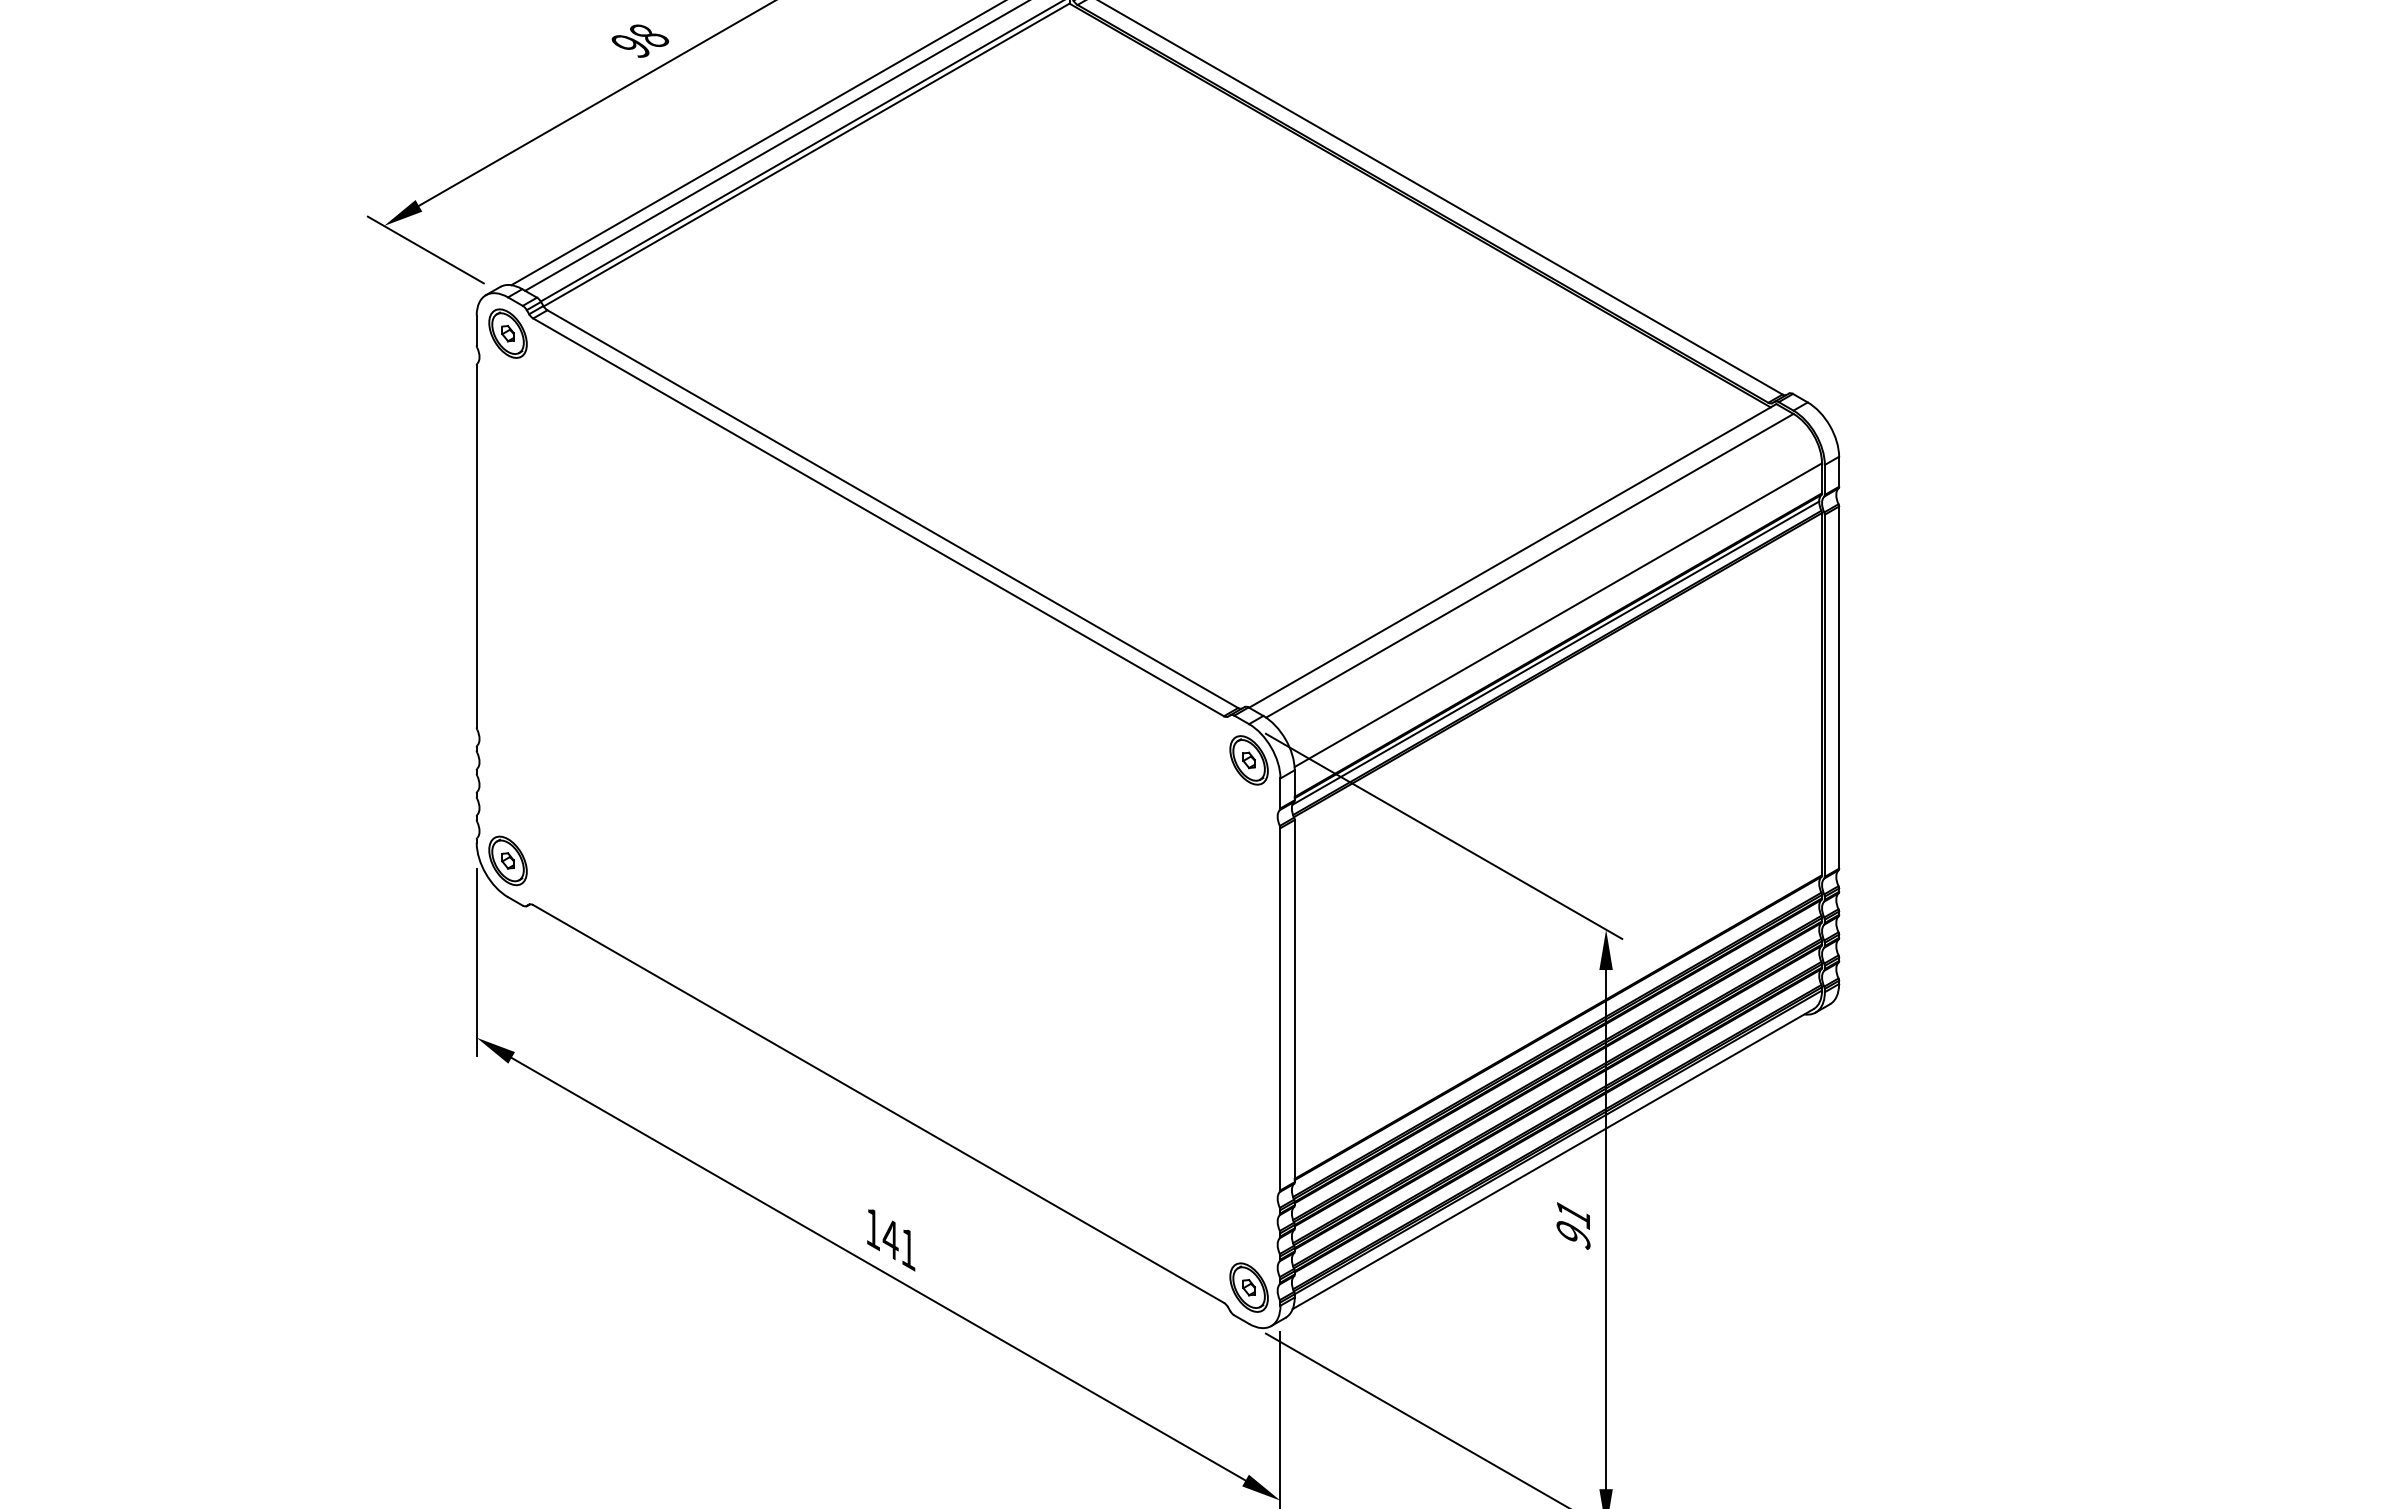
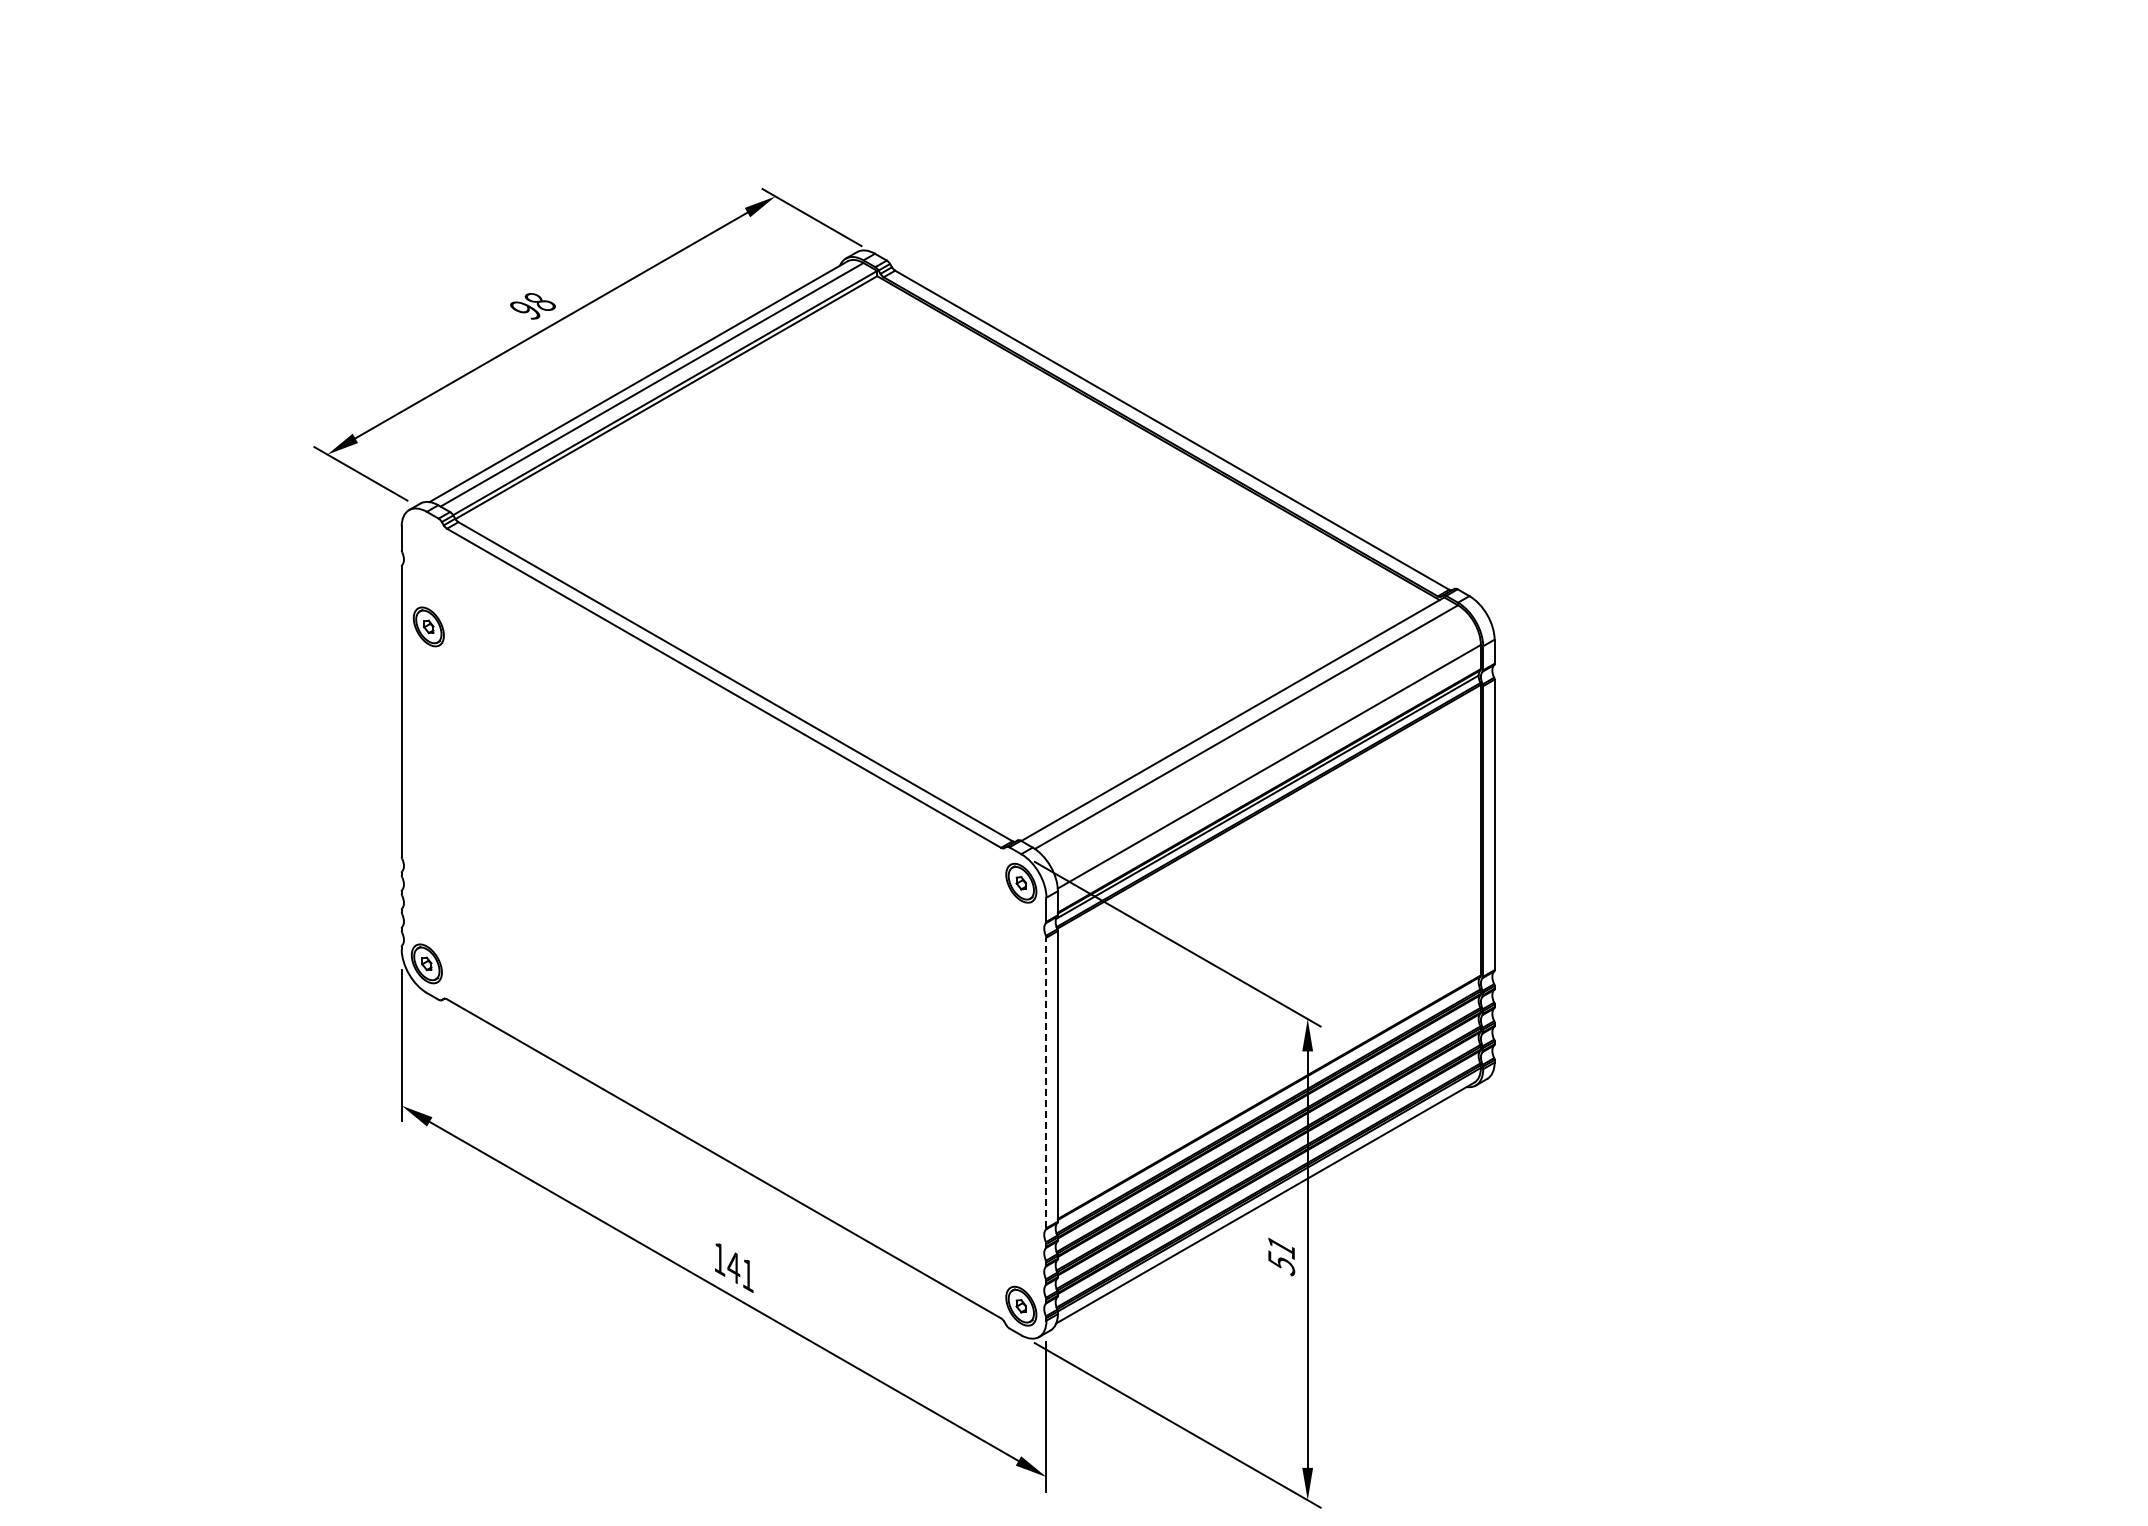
part: (507, 333) -> (428, 626), moved
line: (1280, 1008) -> (1046, 1082), solid -> dashed
text: (1573, 1234) -> (1281, 1263), 91 -> 51

